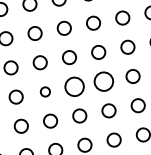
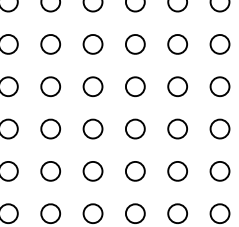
part: (103, 81) -> (177, 128), size x0.71
part: (74, 86) -> (135, 128), size x0.71
part: (44, 91) -> (92, 128), size x1.43

